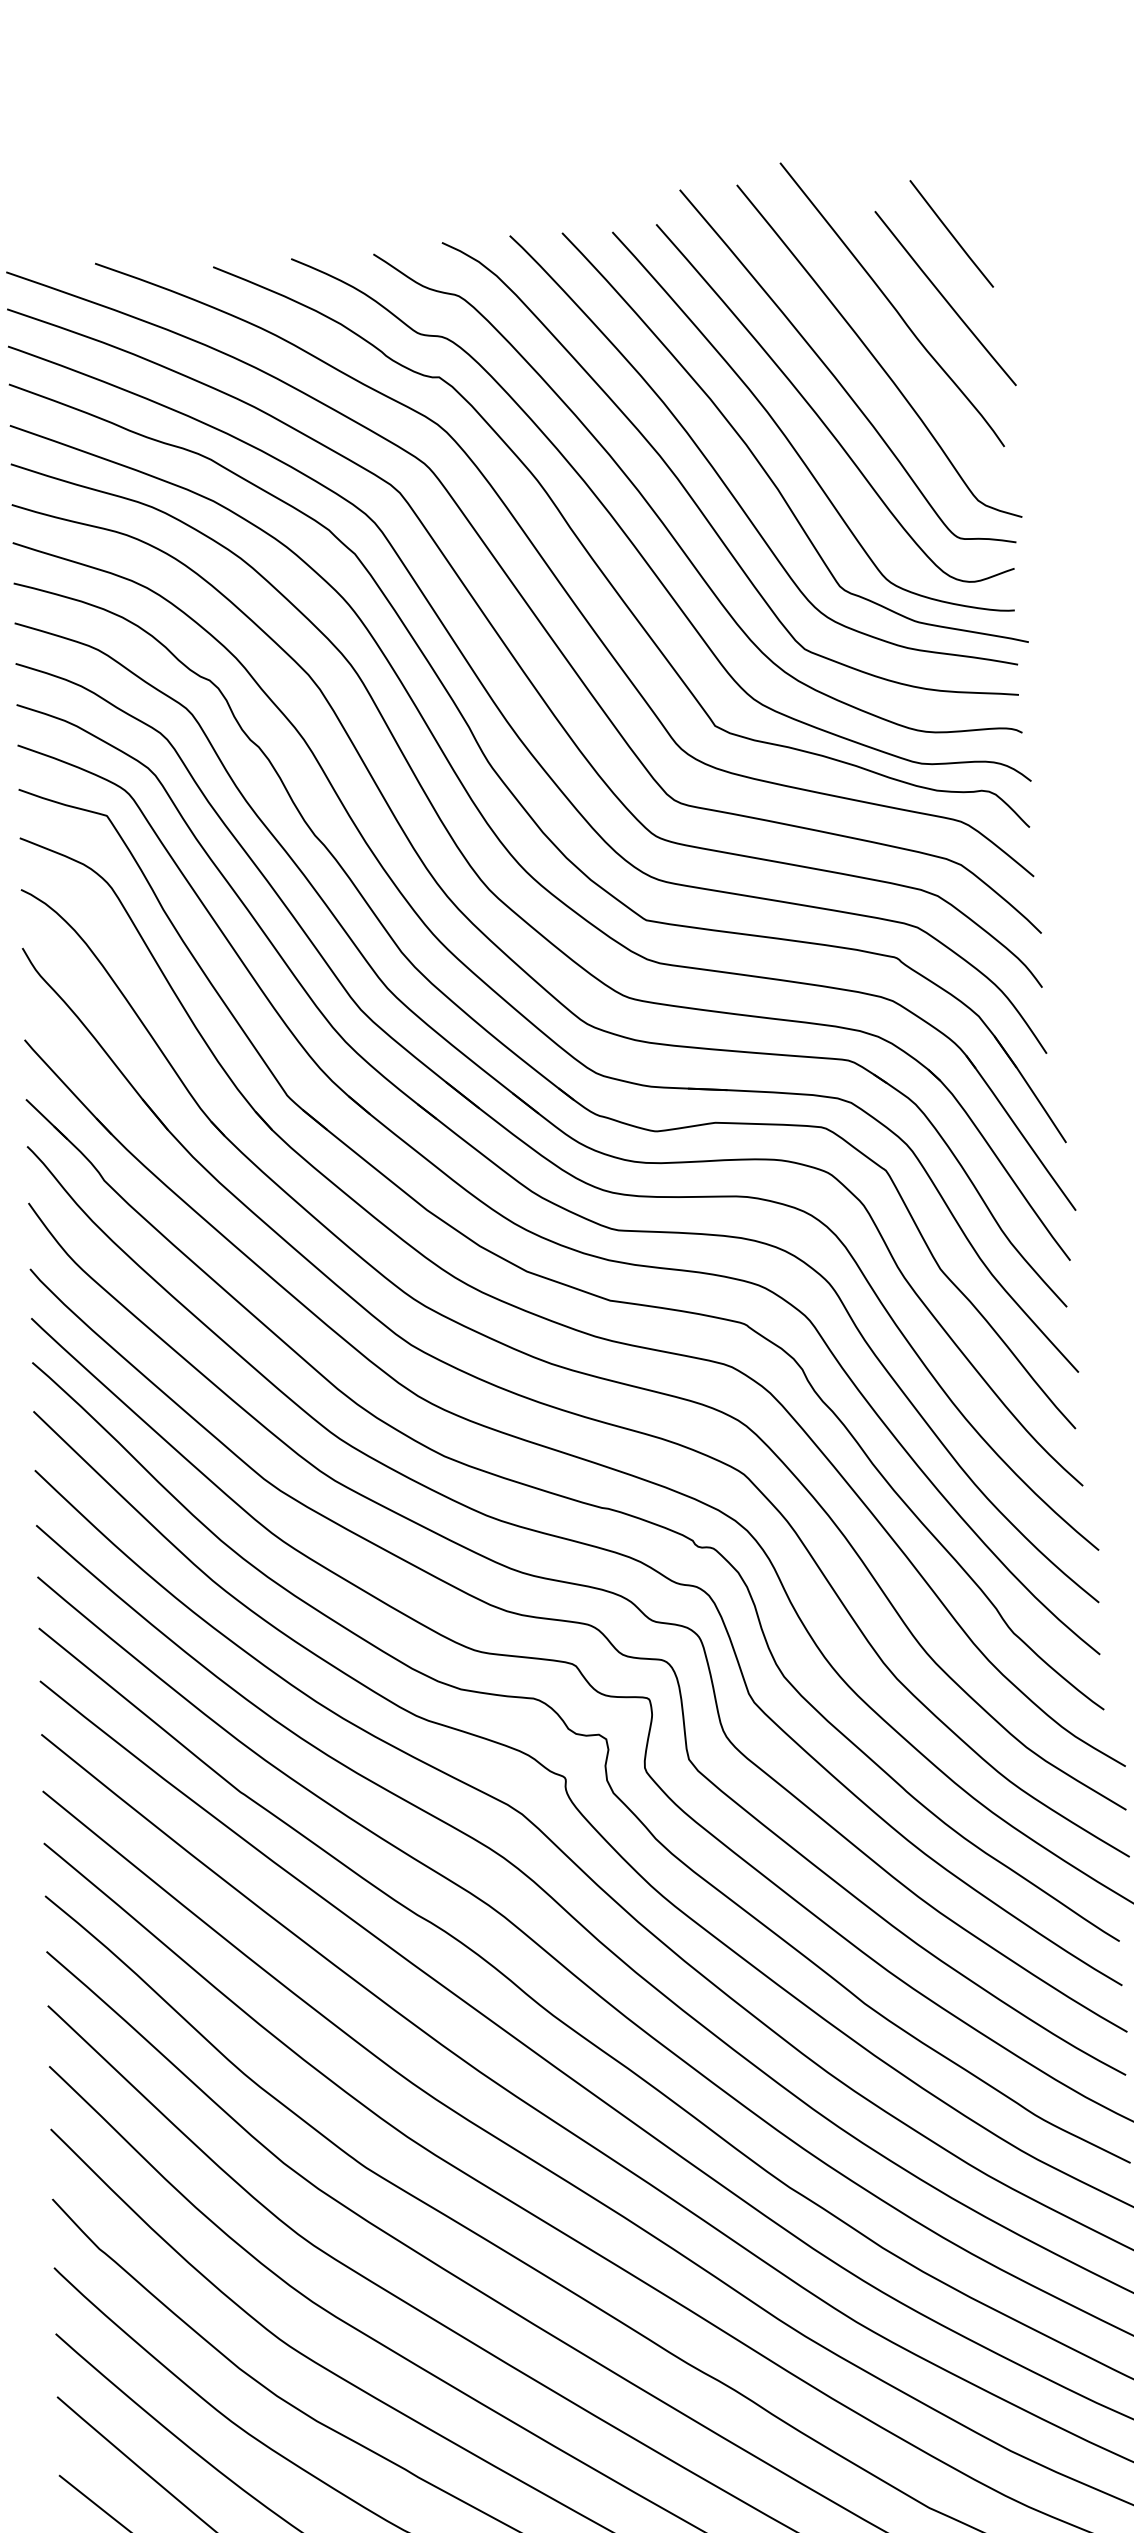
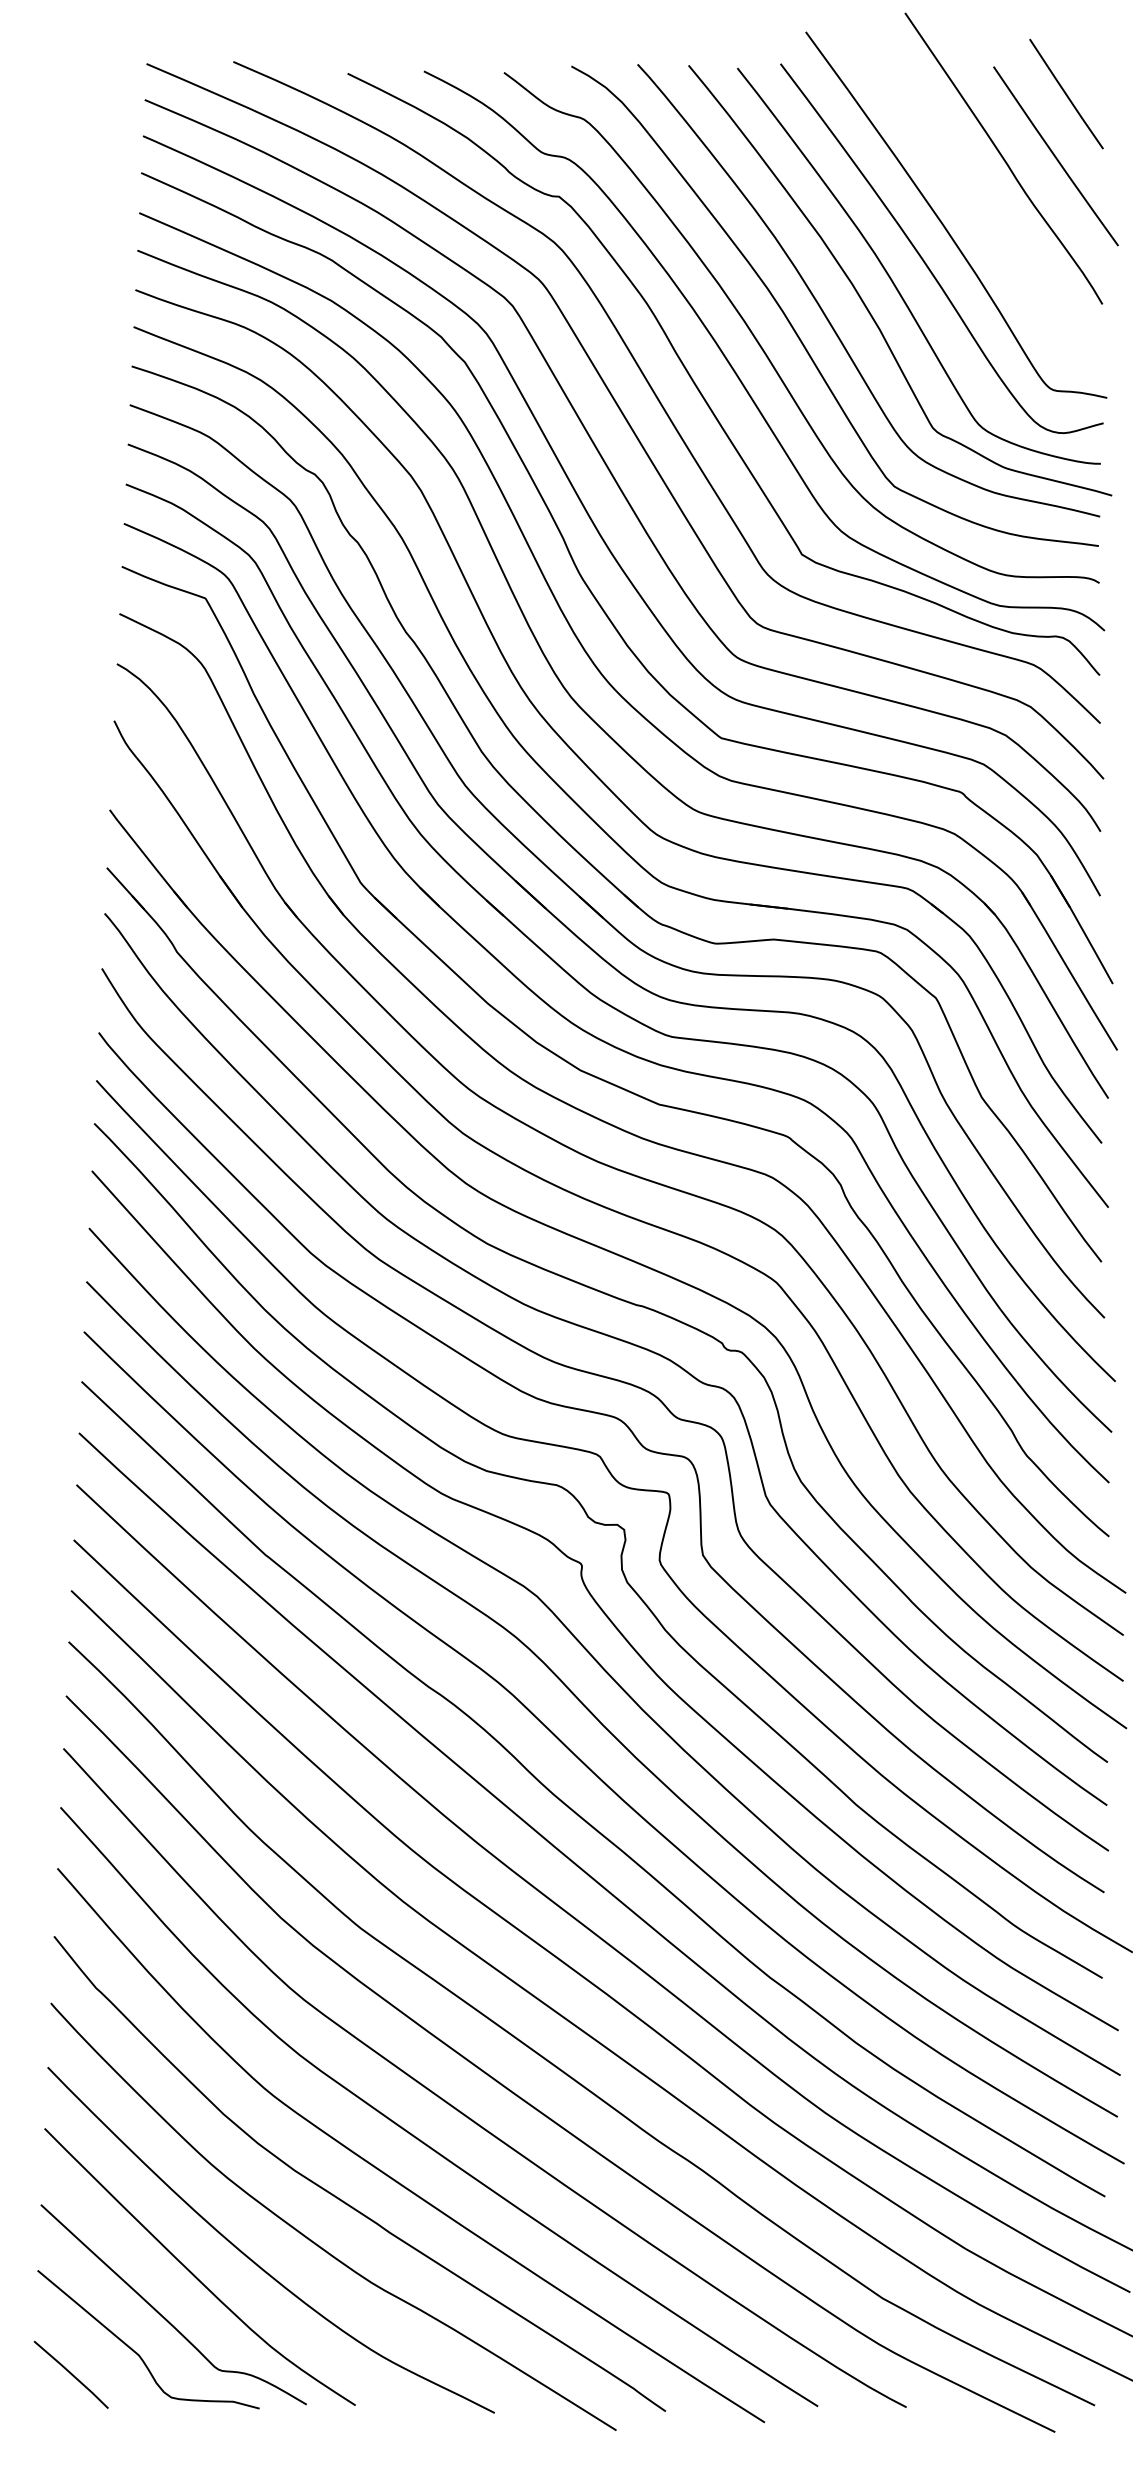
curve: (872, 353) -> (981, 204), removed

